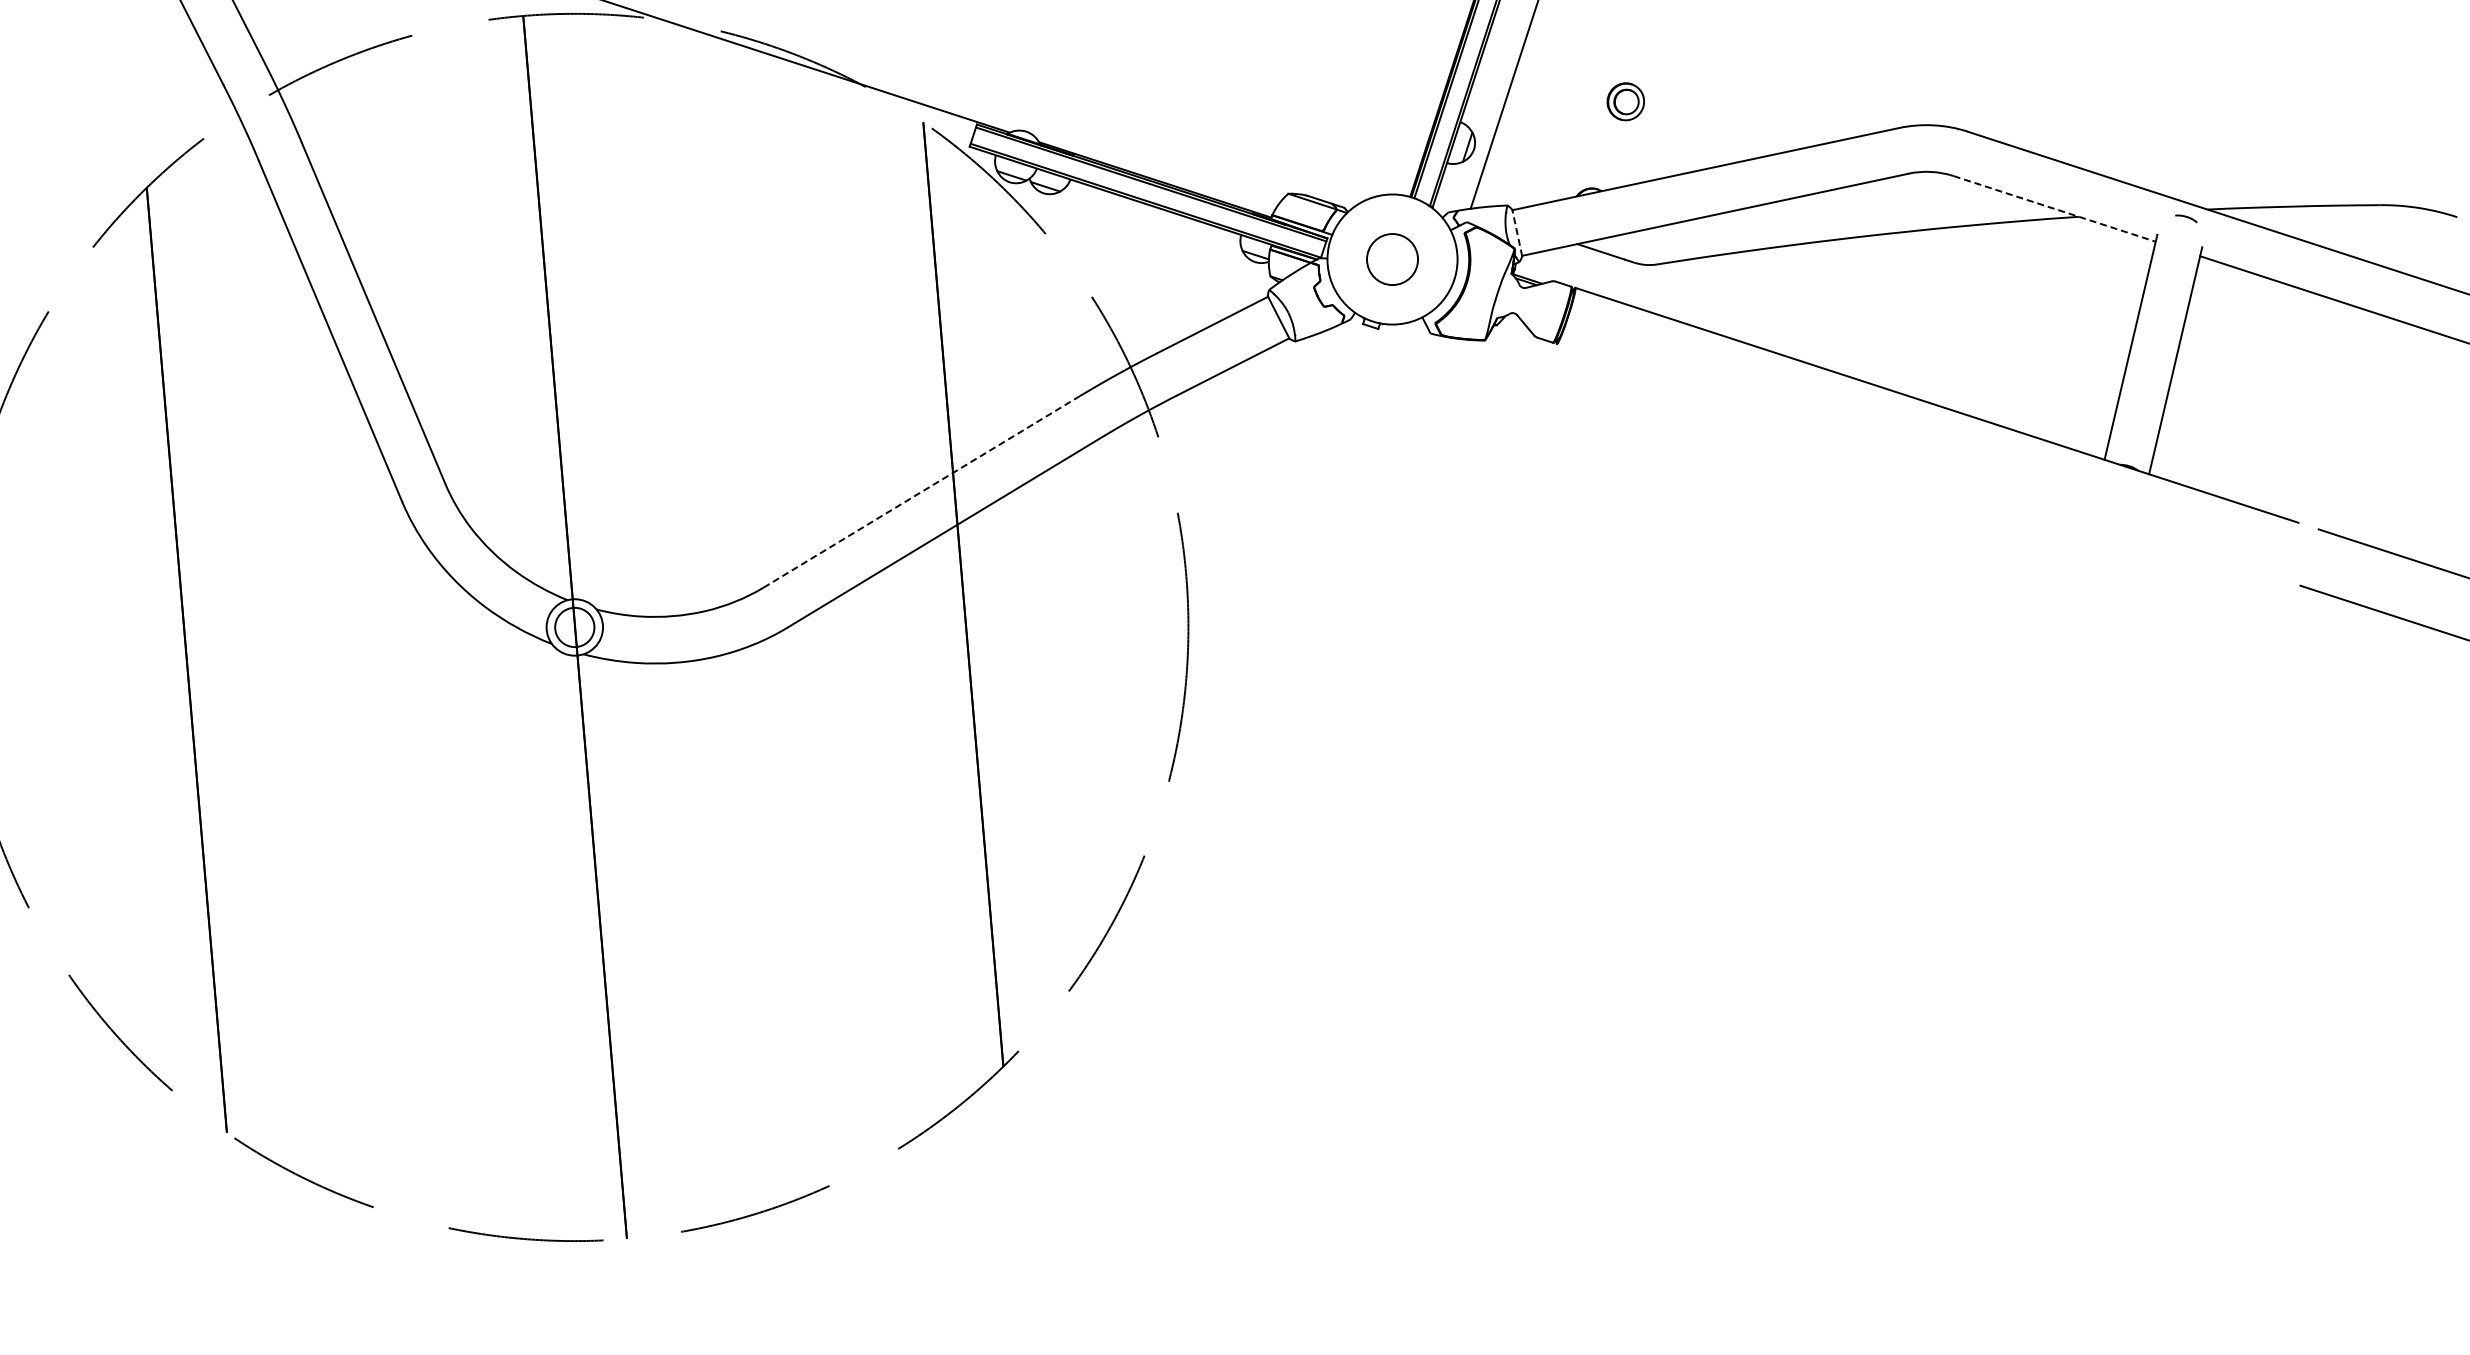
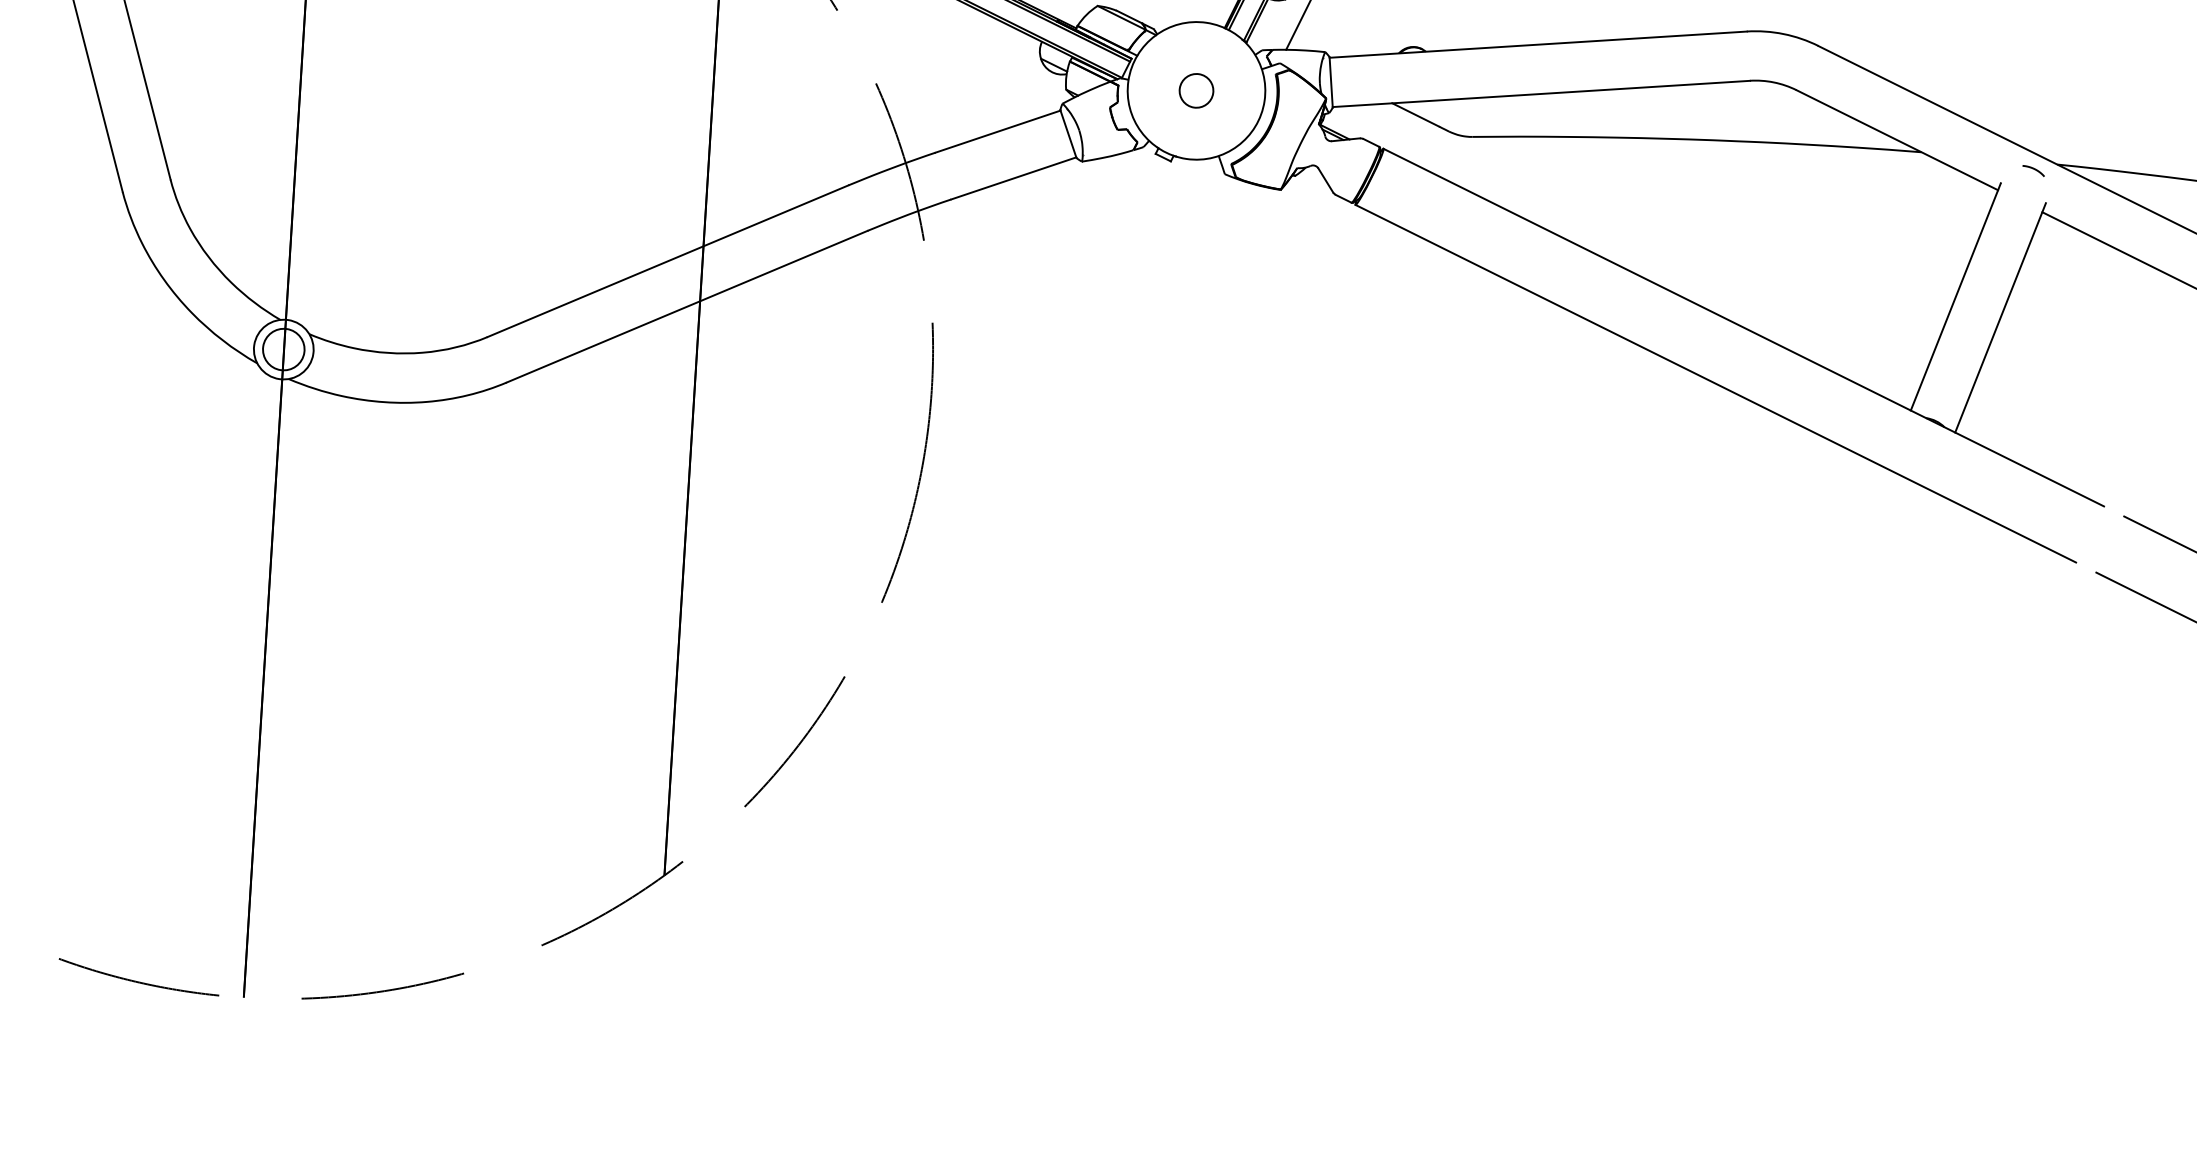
line: (2055, 209) -> (1898, 140), dashed -> solid
line: (1517, 233) -> (1331, 82), dashed -> solid
circle: (1392, 259) -> (1196, 90), size x0.62
line: (1918, 461) -> (1715, 383), added
line: (921, 491) -> (667, 260), dashed -> solid

